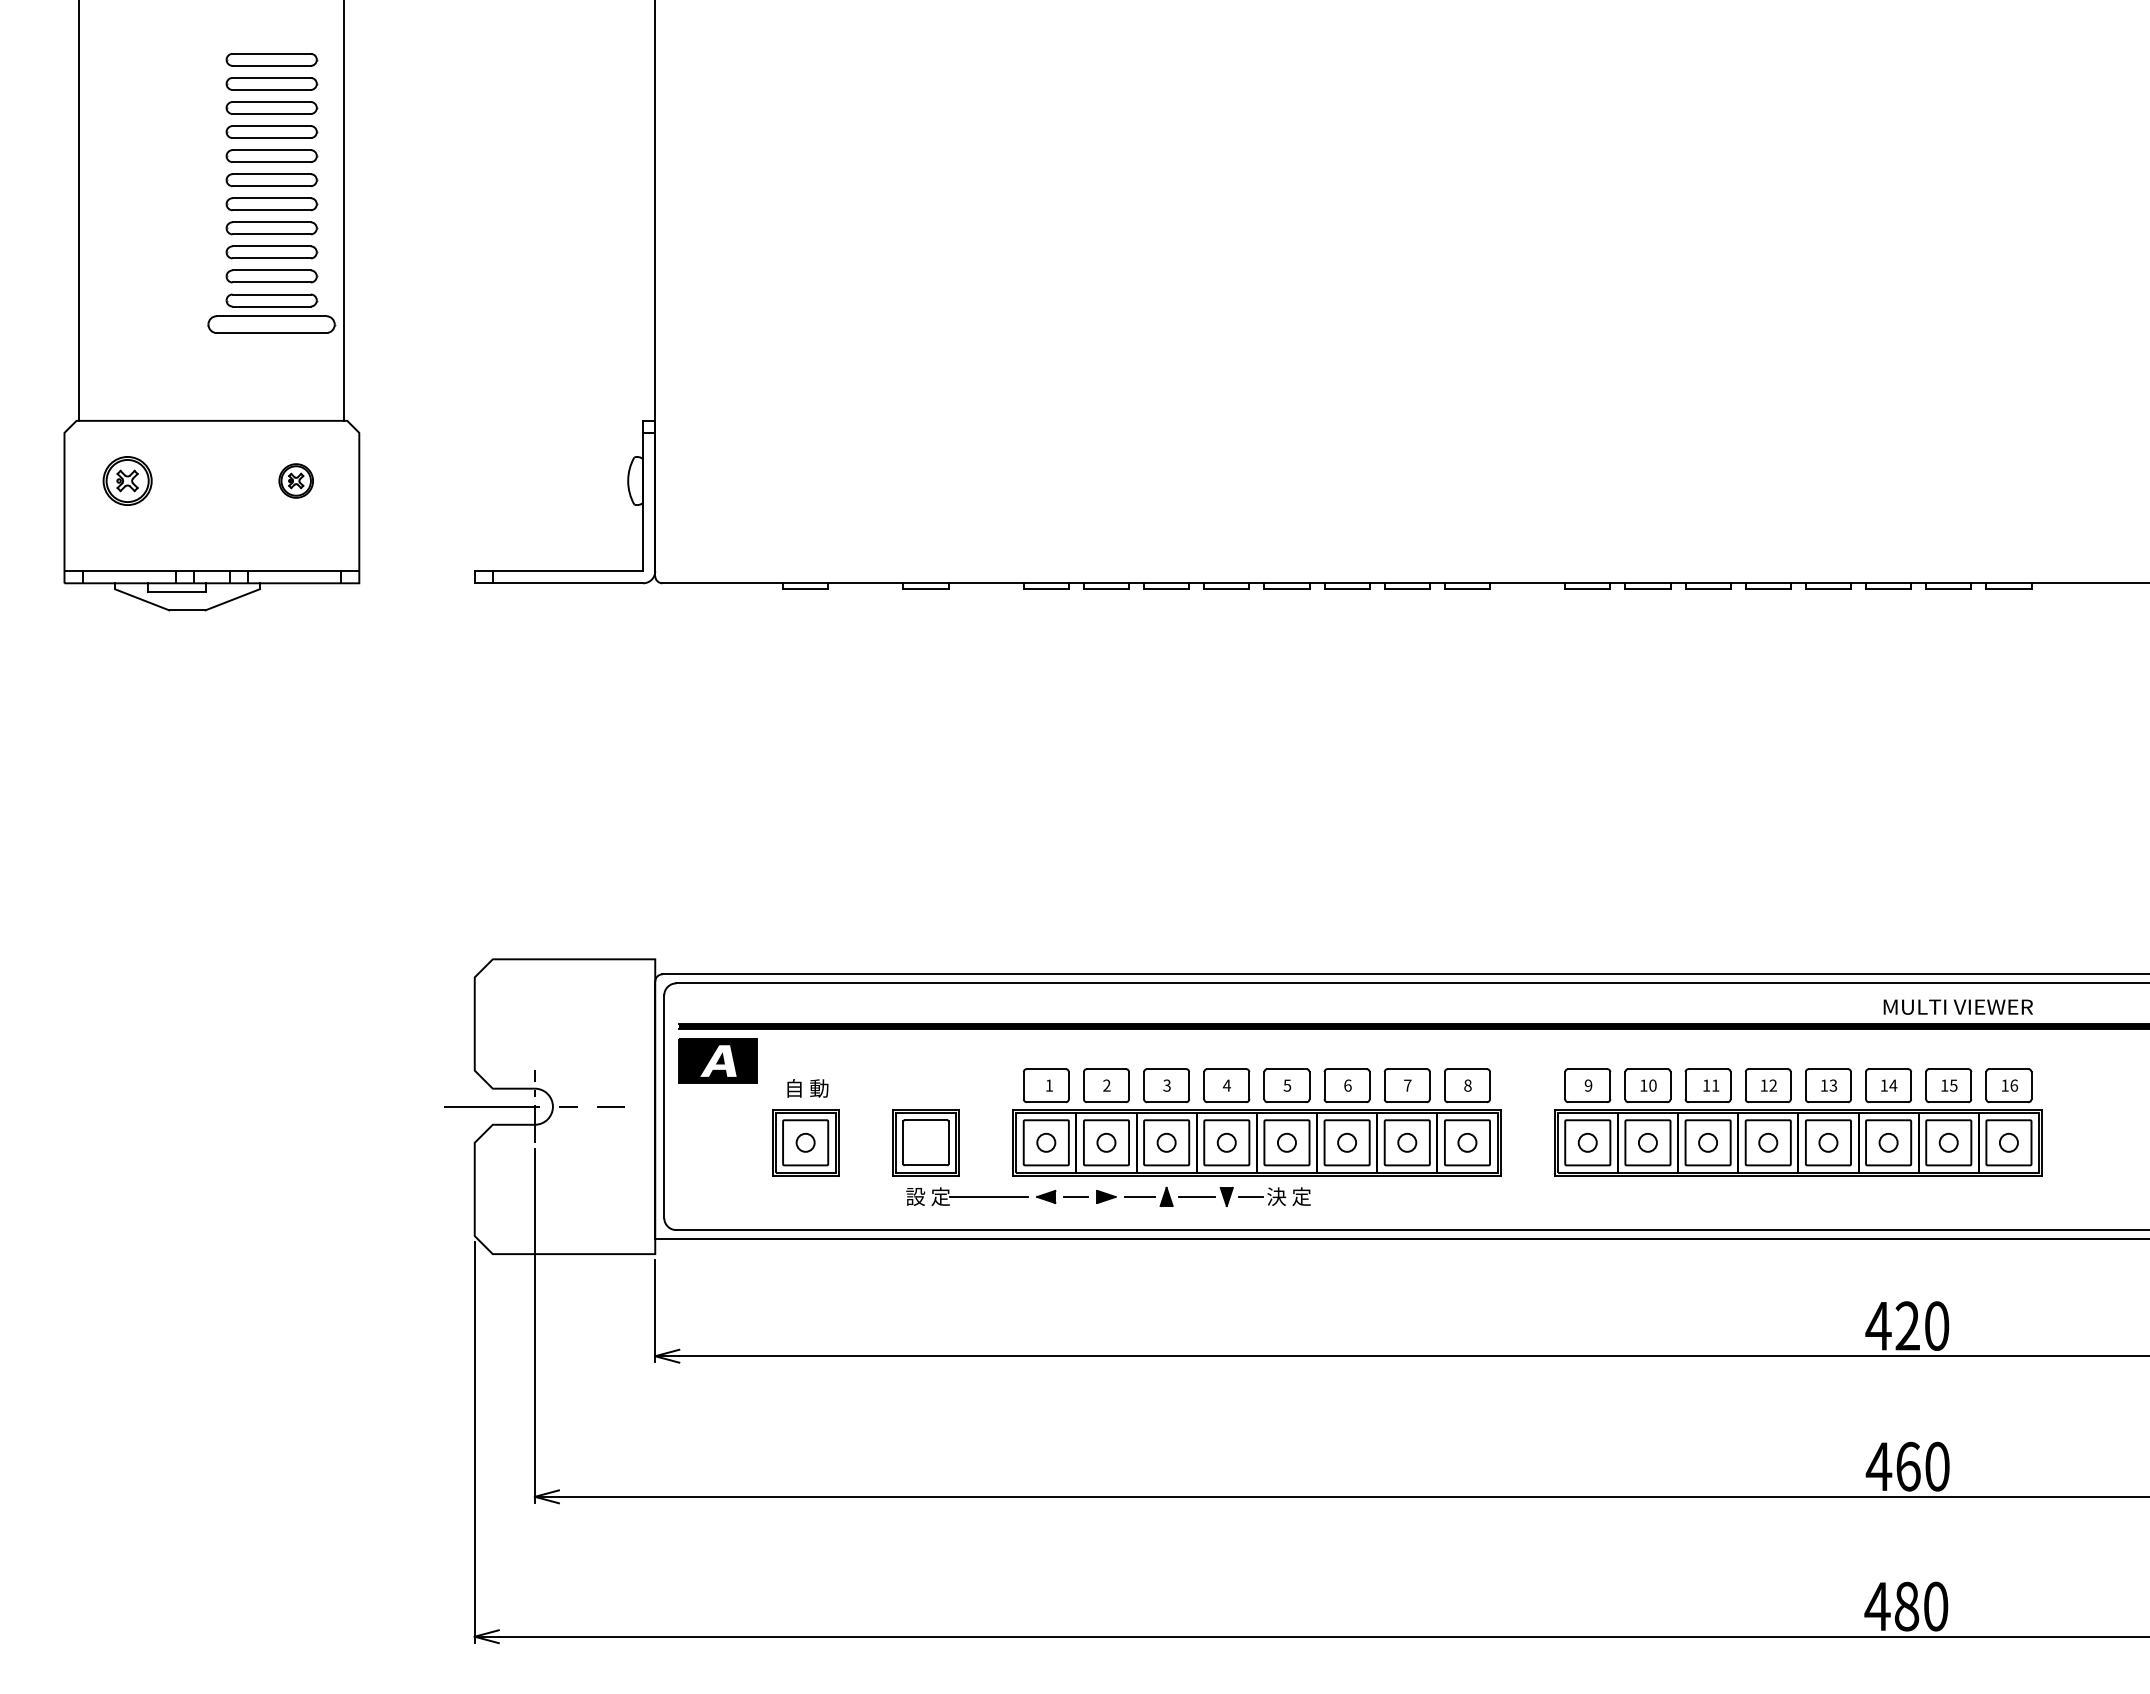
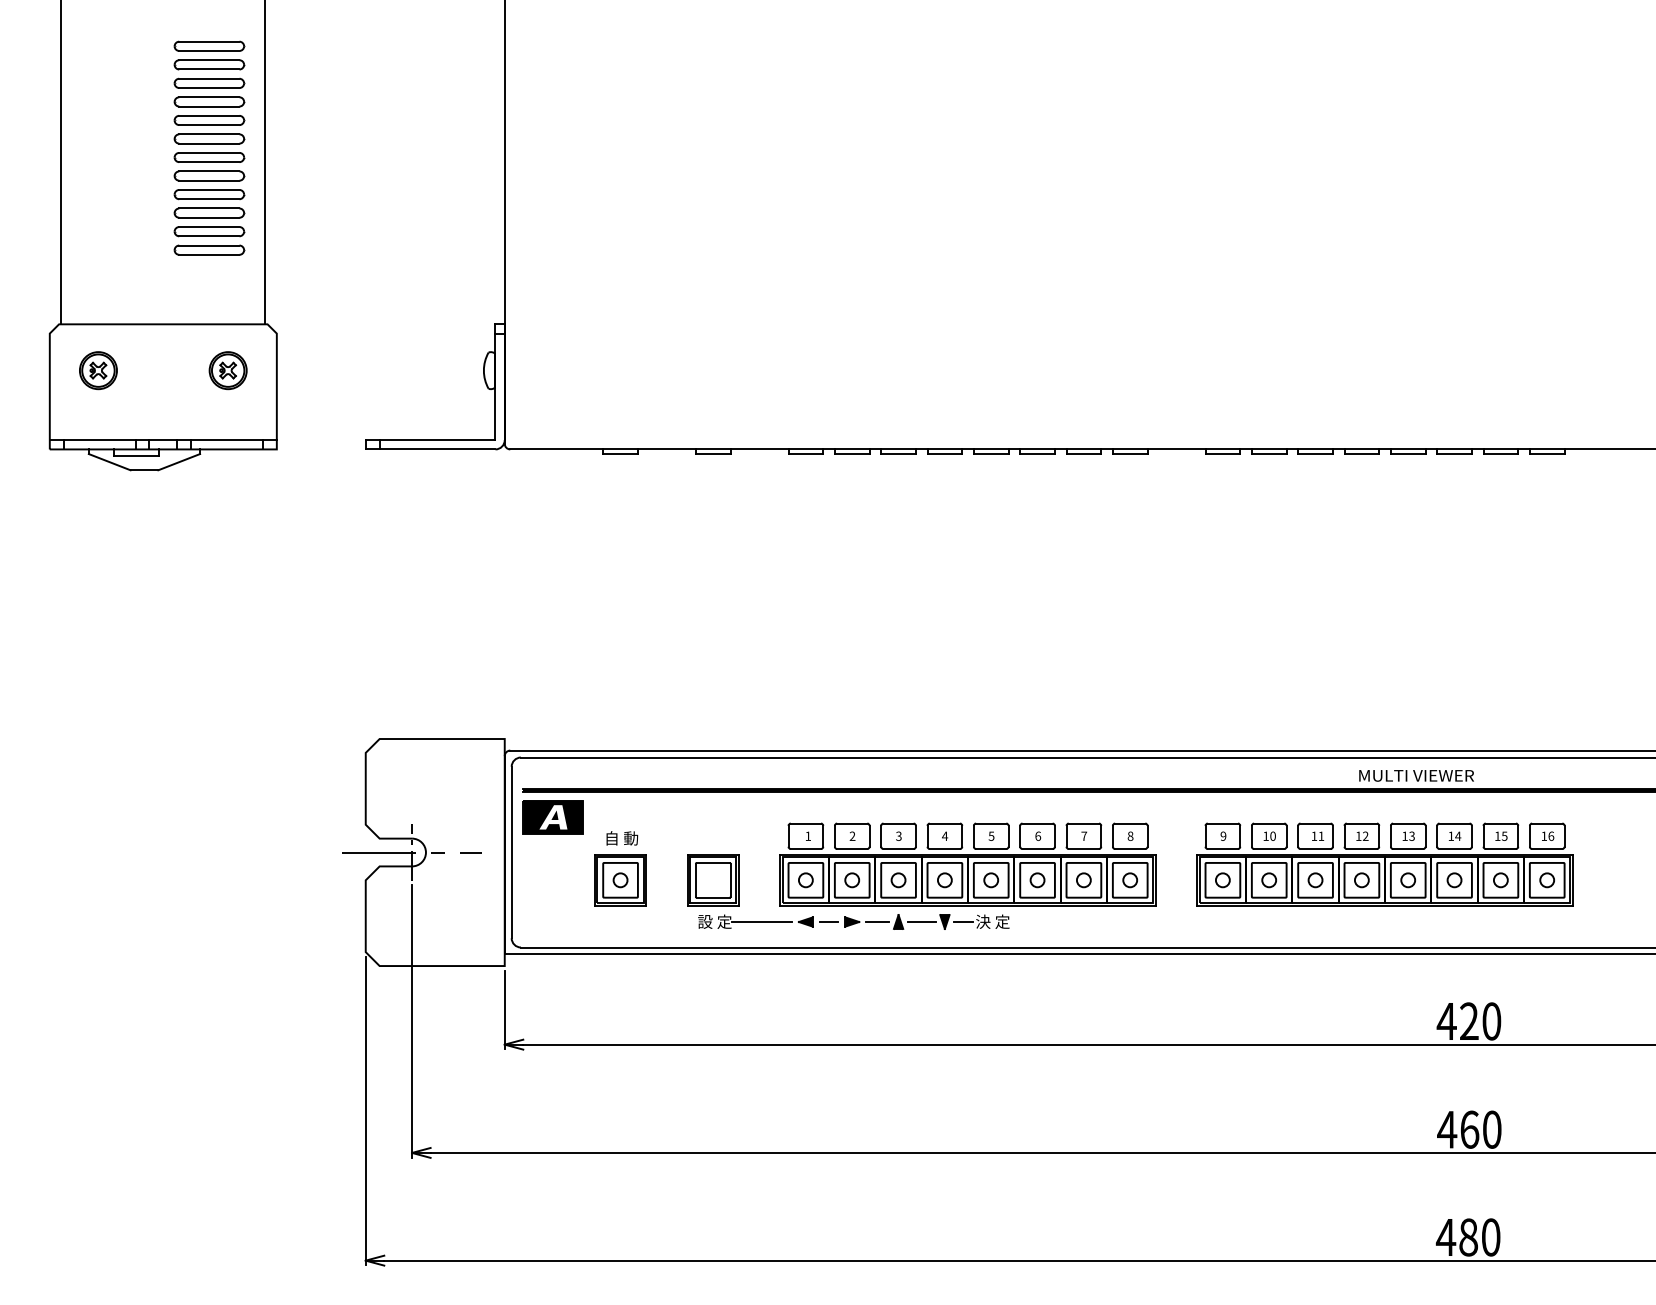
part: (271, 324) -> (209, 250), size x0.71
part: (296, 480) -> (228, 370), size x1.43
text: (1957, 1006) -> (1415, 775), moved

